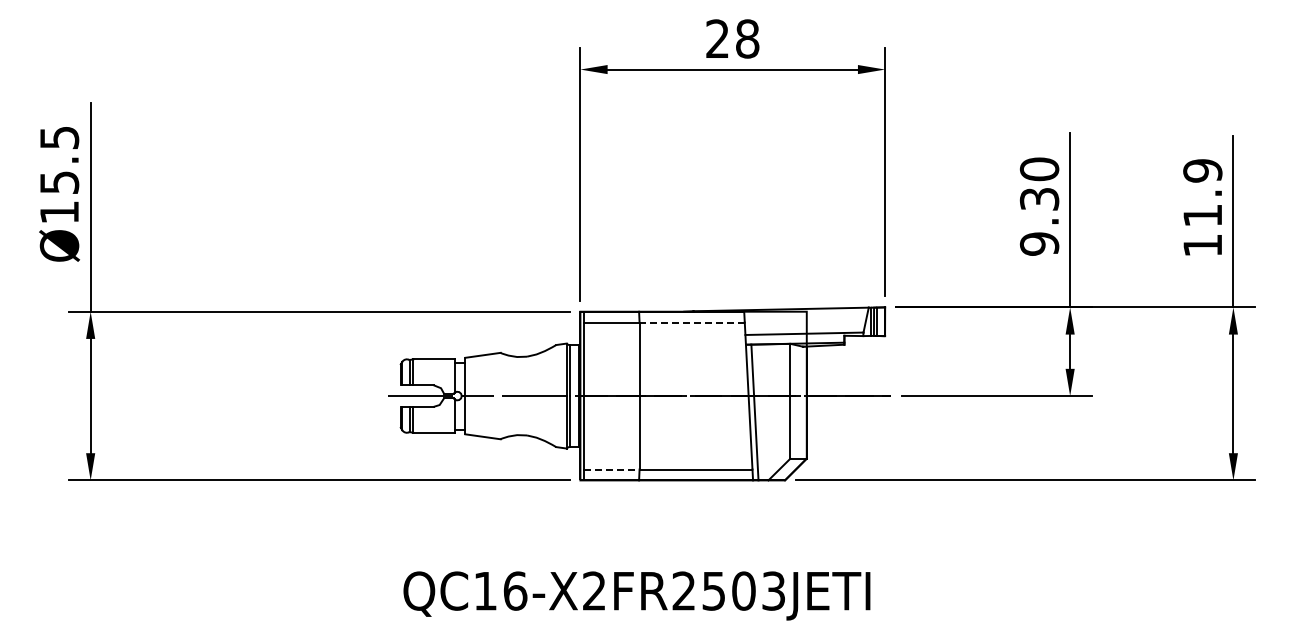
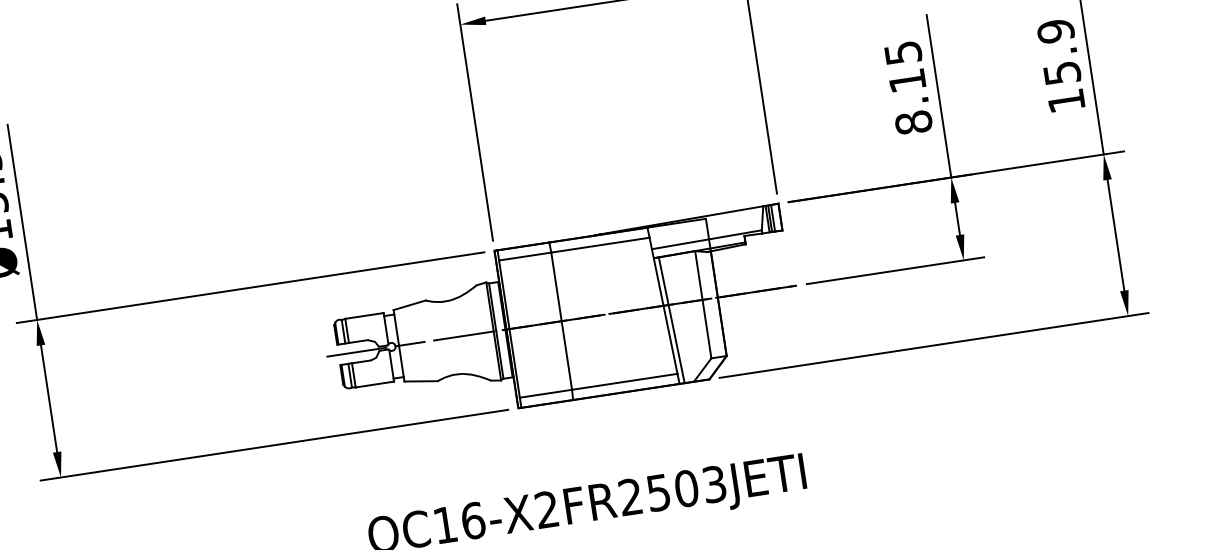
text: (1039, 206) -> (908, 87), 9.30 -> 8.15
text: (1202, 215) -> (1061, 73), 11.9 -> 15.9
line: (692, 322) -> (600, 245), dashed -> solid
line: (611, 469) -> (545, 393), dashed -> solid

